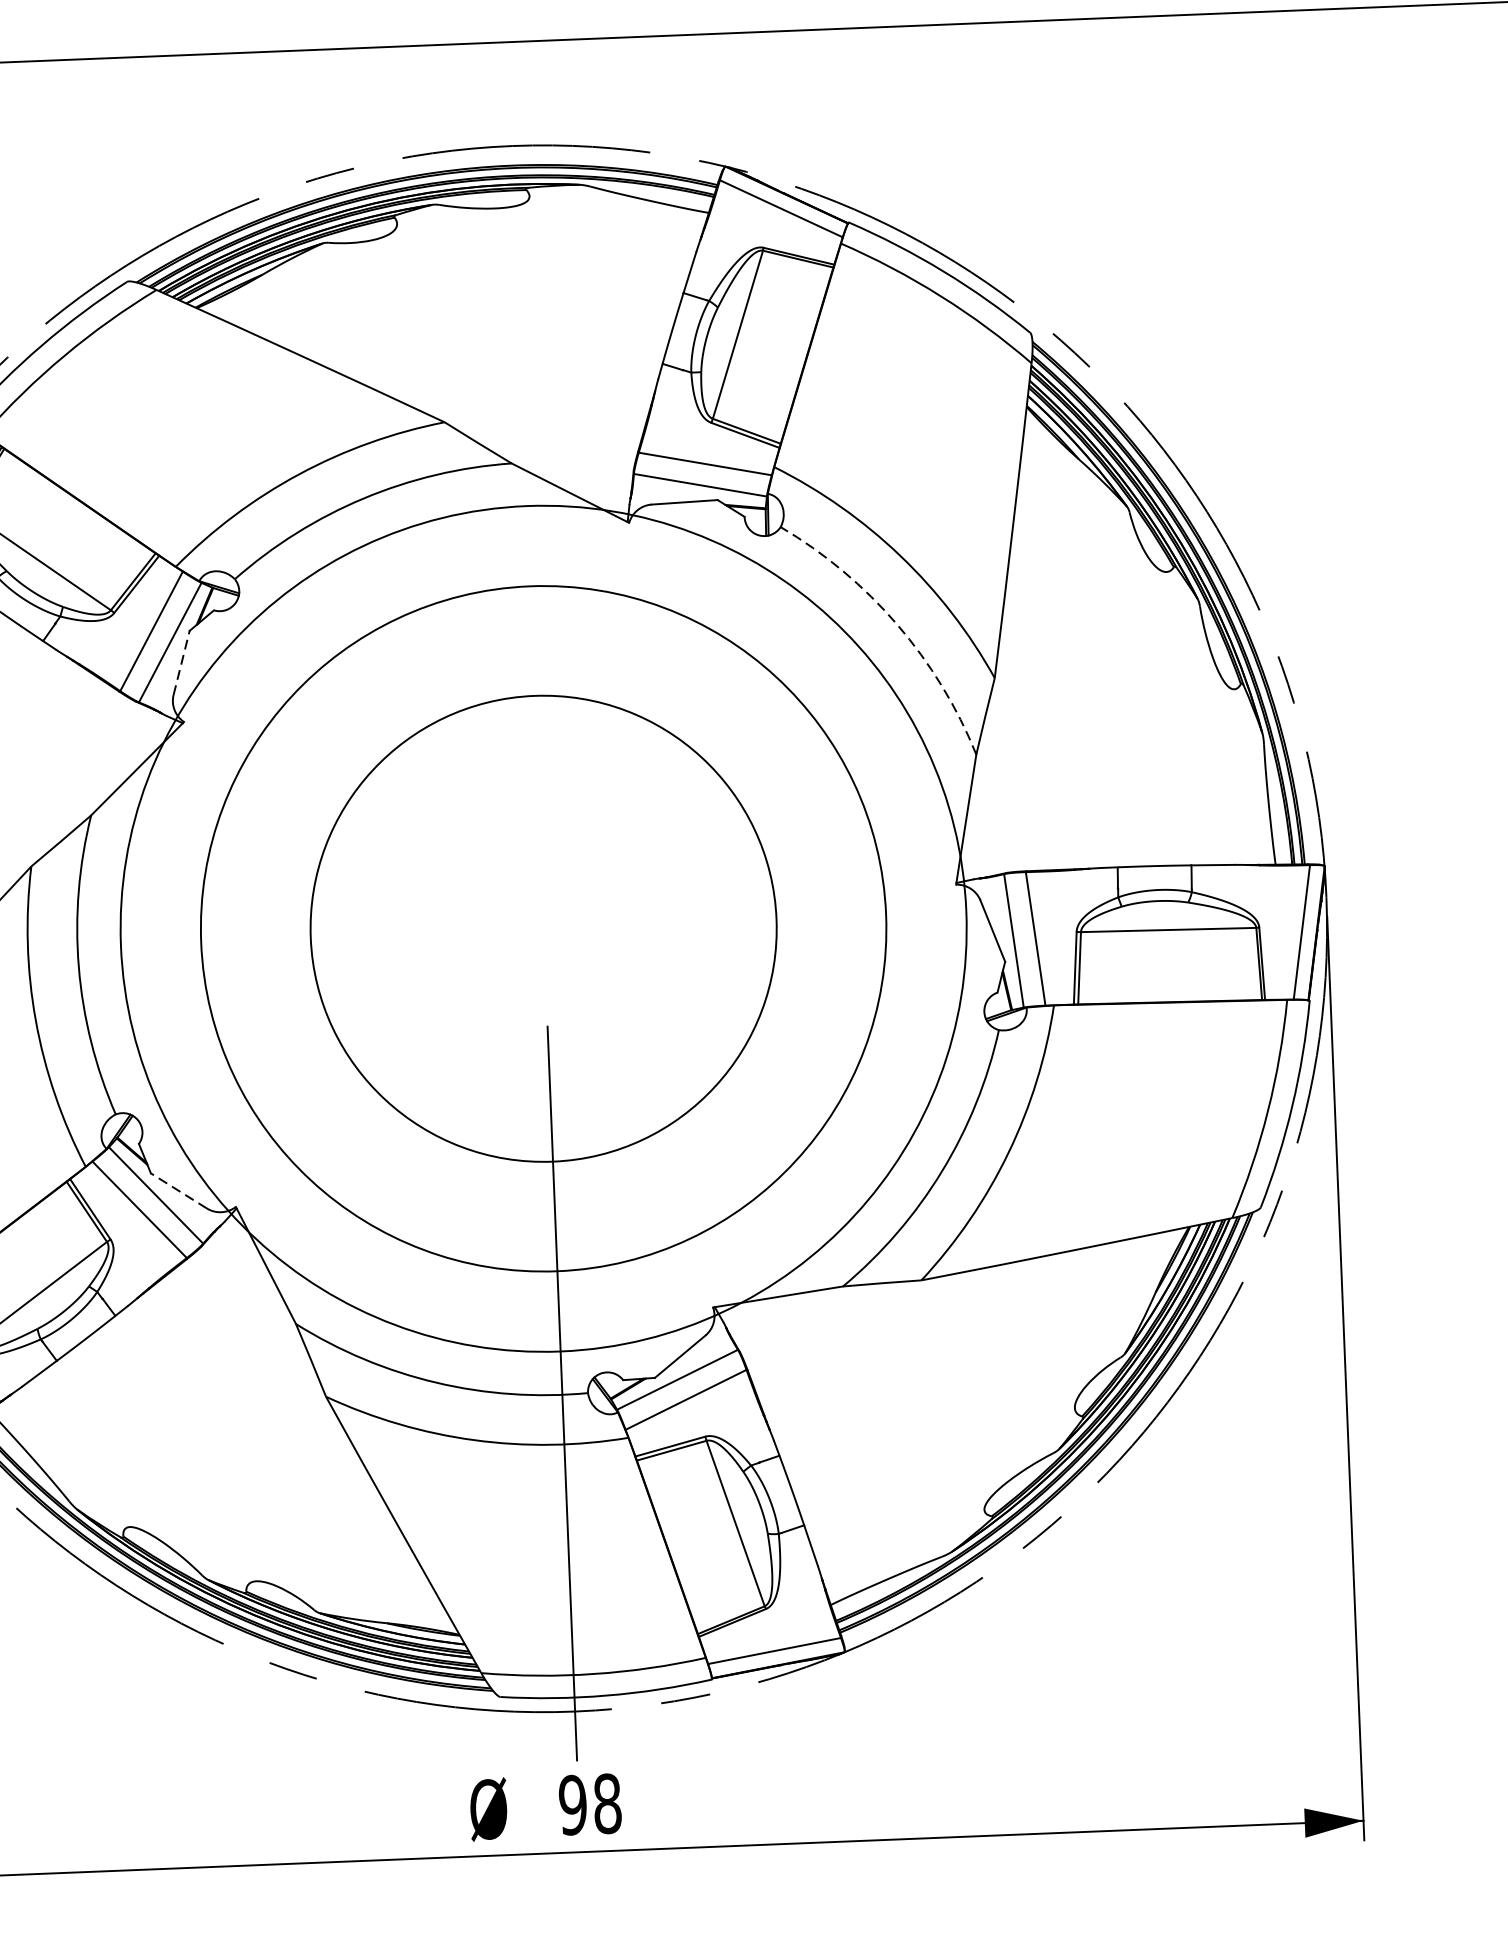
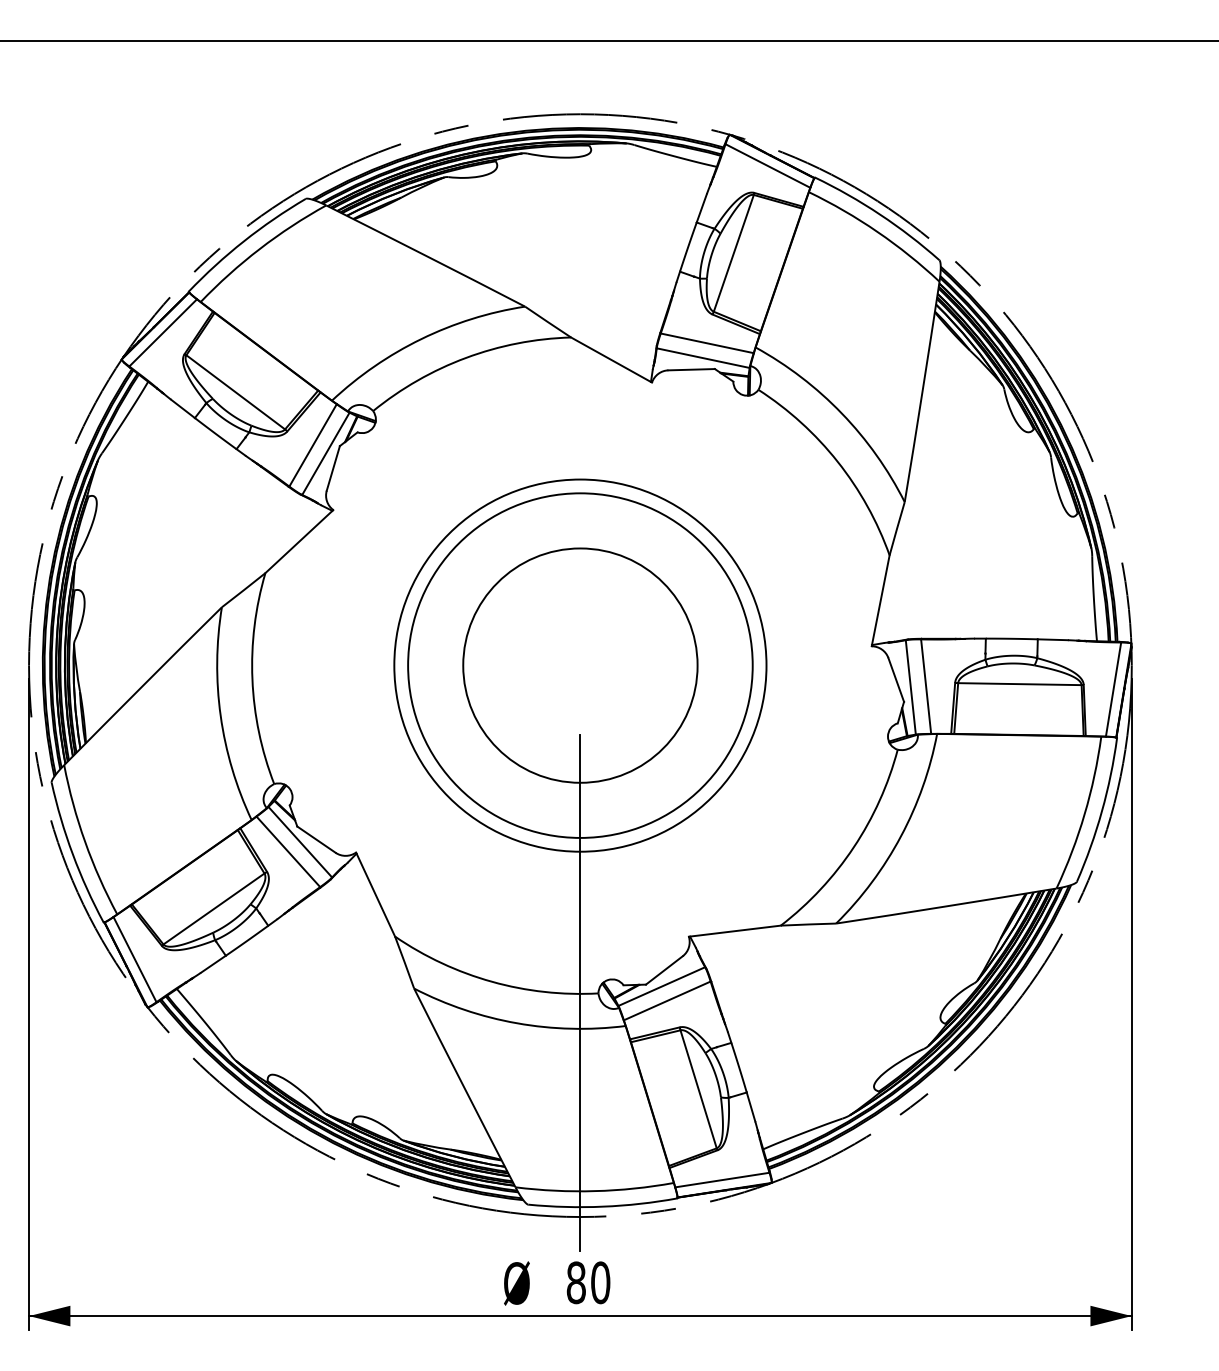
arc: (896, 624) -> (837, 461), dashed -> solid
line: (181, 661) -> (333, 467), dashed -> solid
circle: (543, 928) -> (580, 665), size x0.62
circle: (543, 928) -> (580, 665), size x0.71
circle: (543, 928) -> (580, 665), size x0.71
line: (178, 1190) -> (316, 839), dashed -> solid
text: (590, 1804) -> (588, 1282), 98 -> 80

